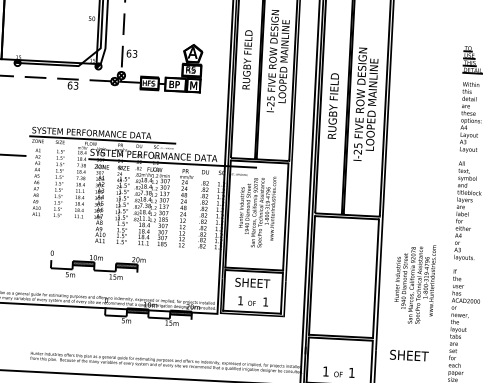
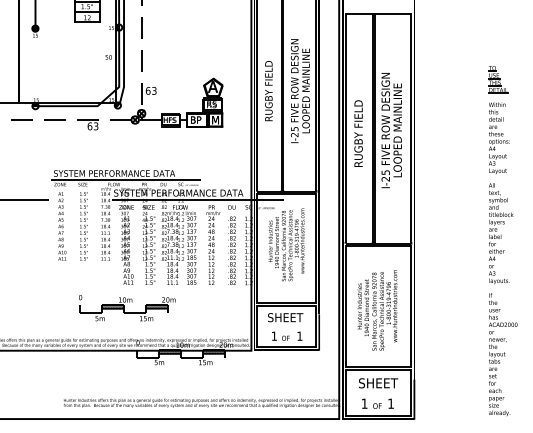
text: (414, 284) -> (377, 310), moved
text: (409, 355) -> (378, 383), moved

